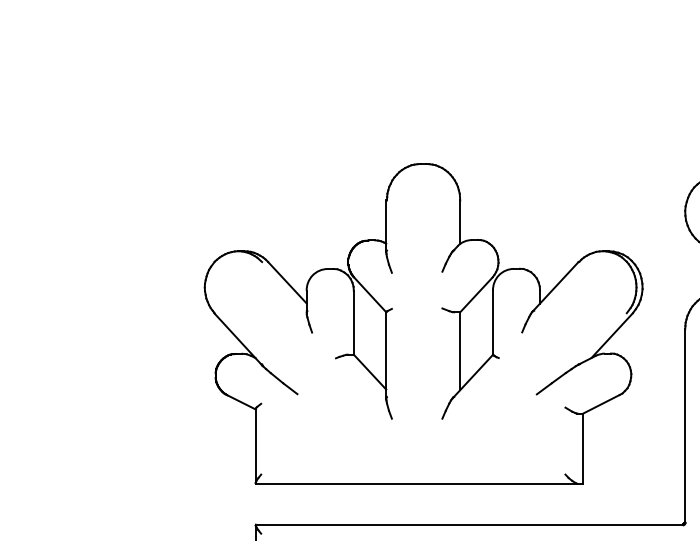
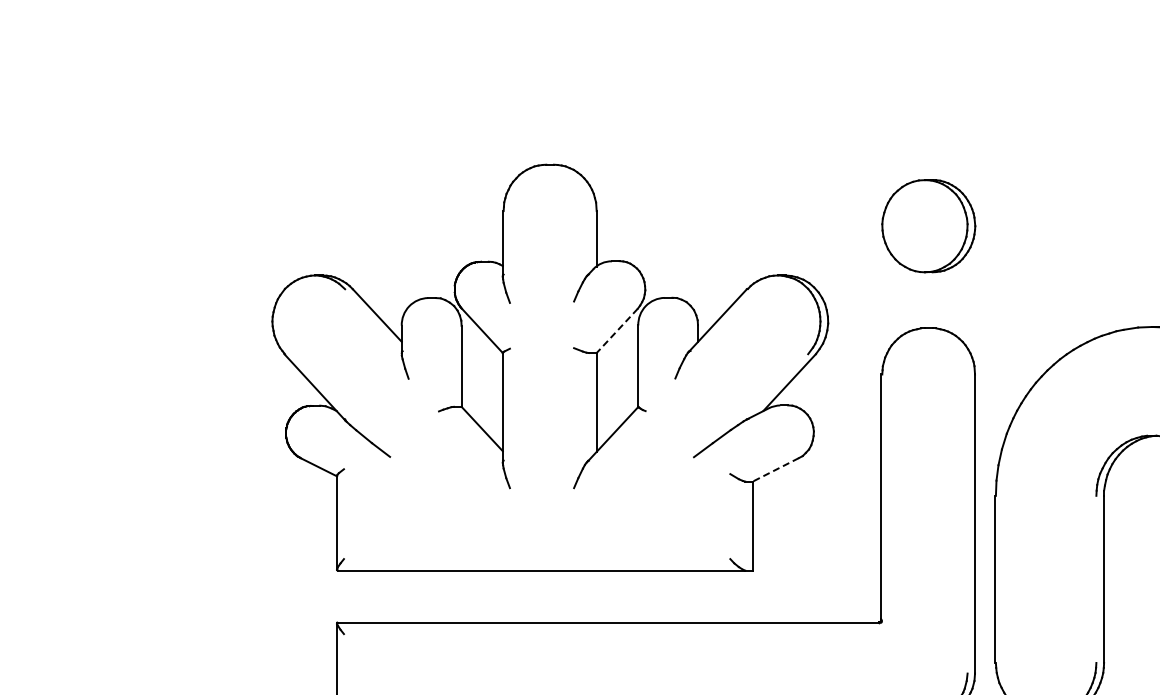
line: (475, 295) -> (616, 331), solid -> dashed
line: (601, 404) -> (775, 469), solid -> dashed

